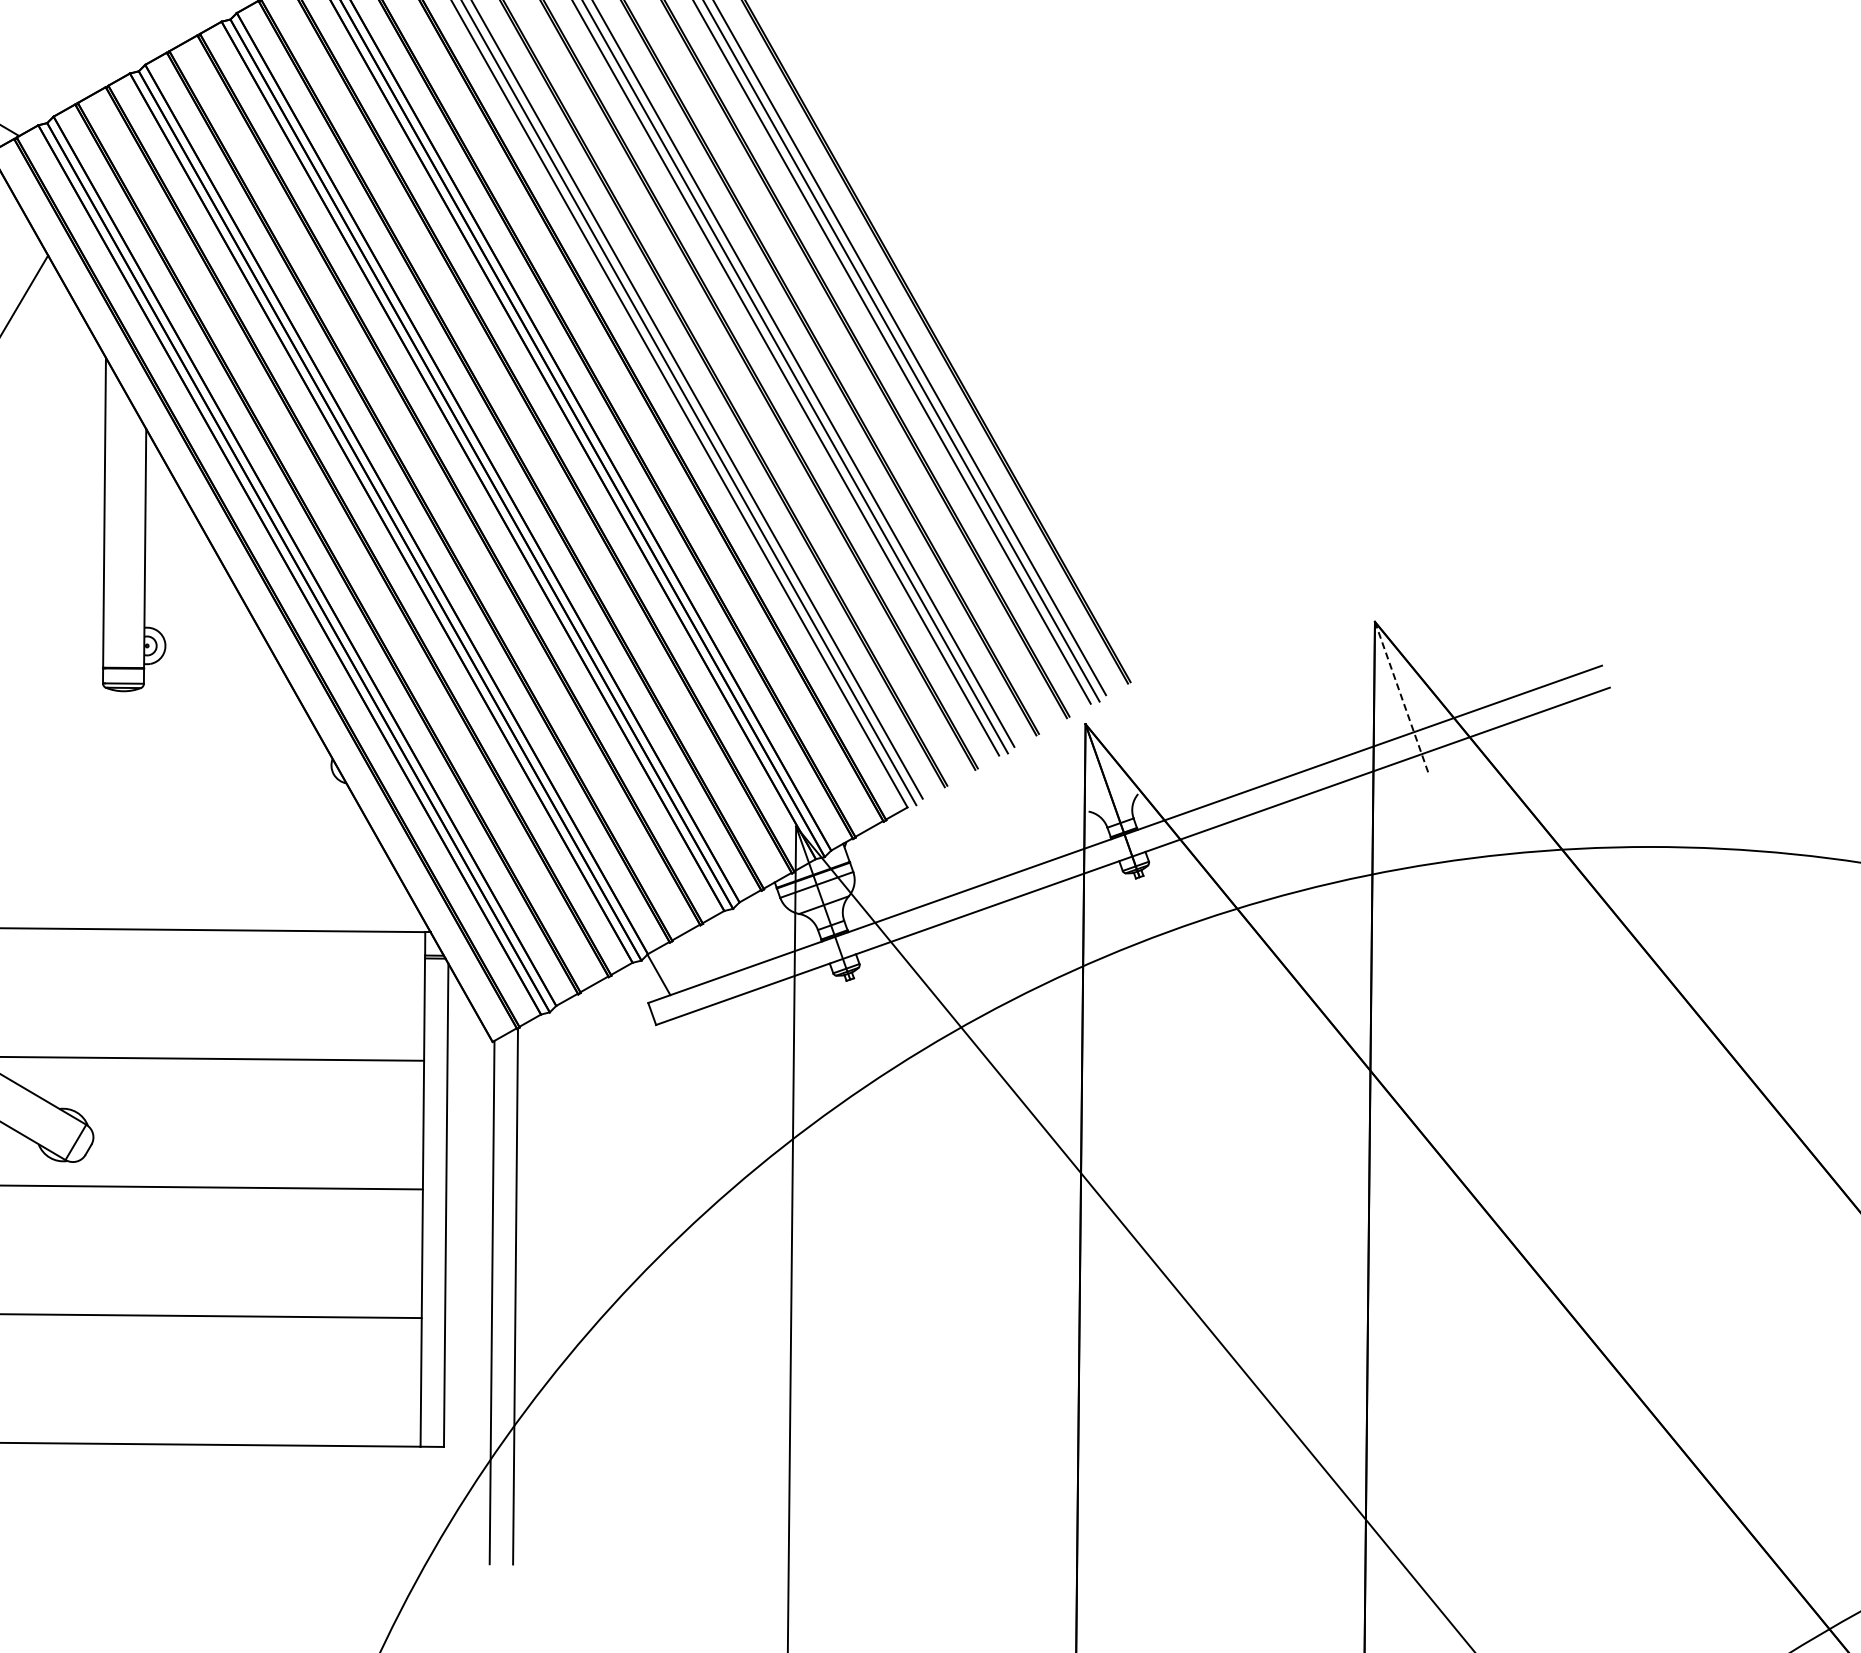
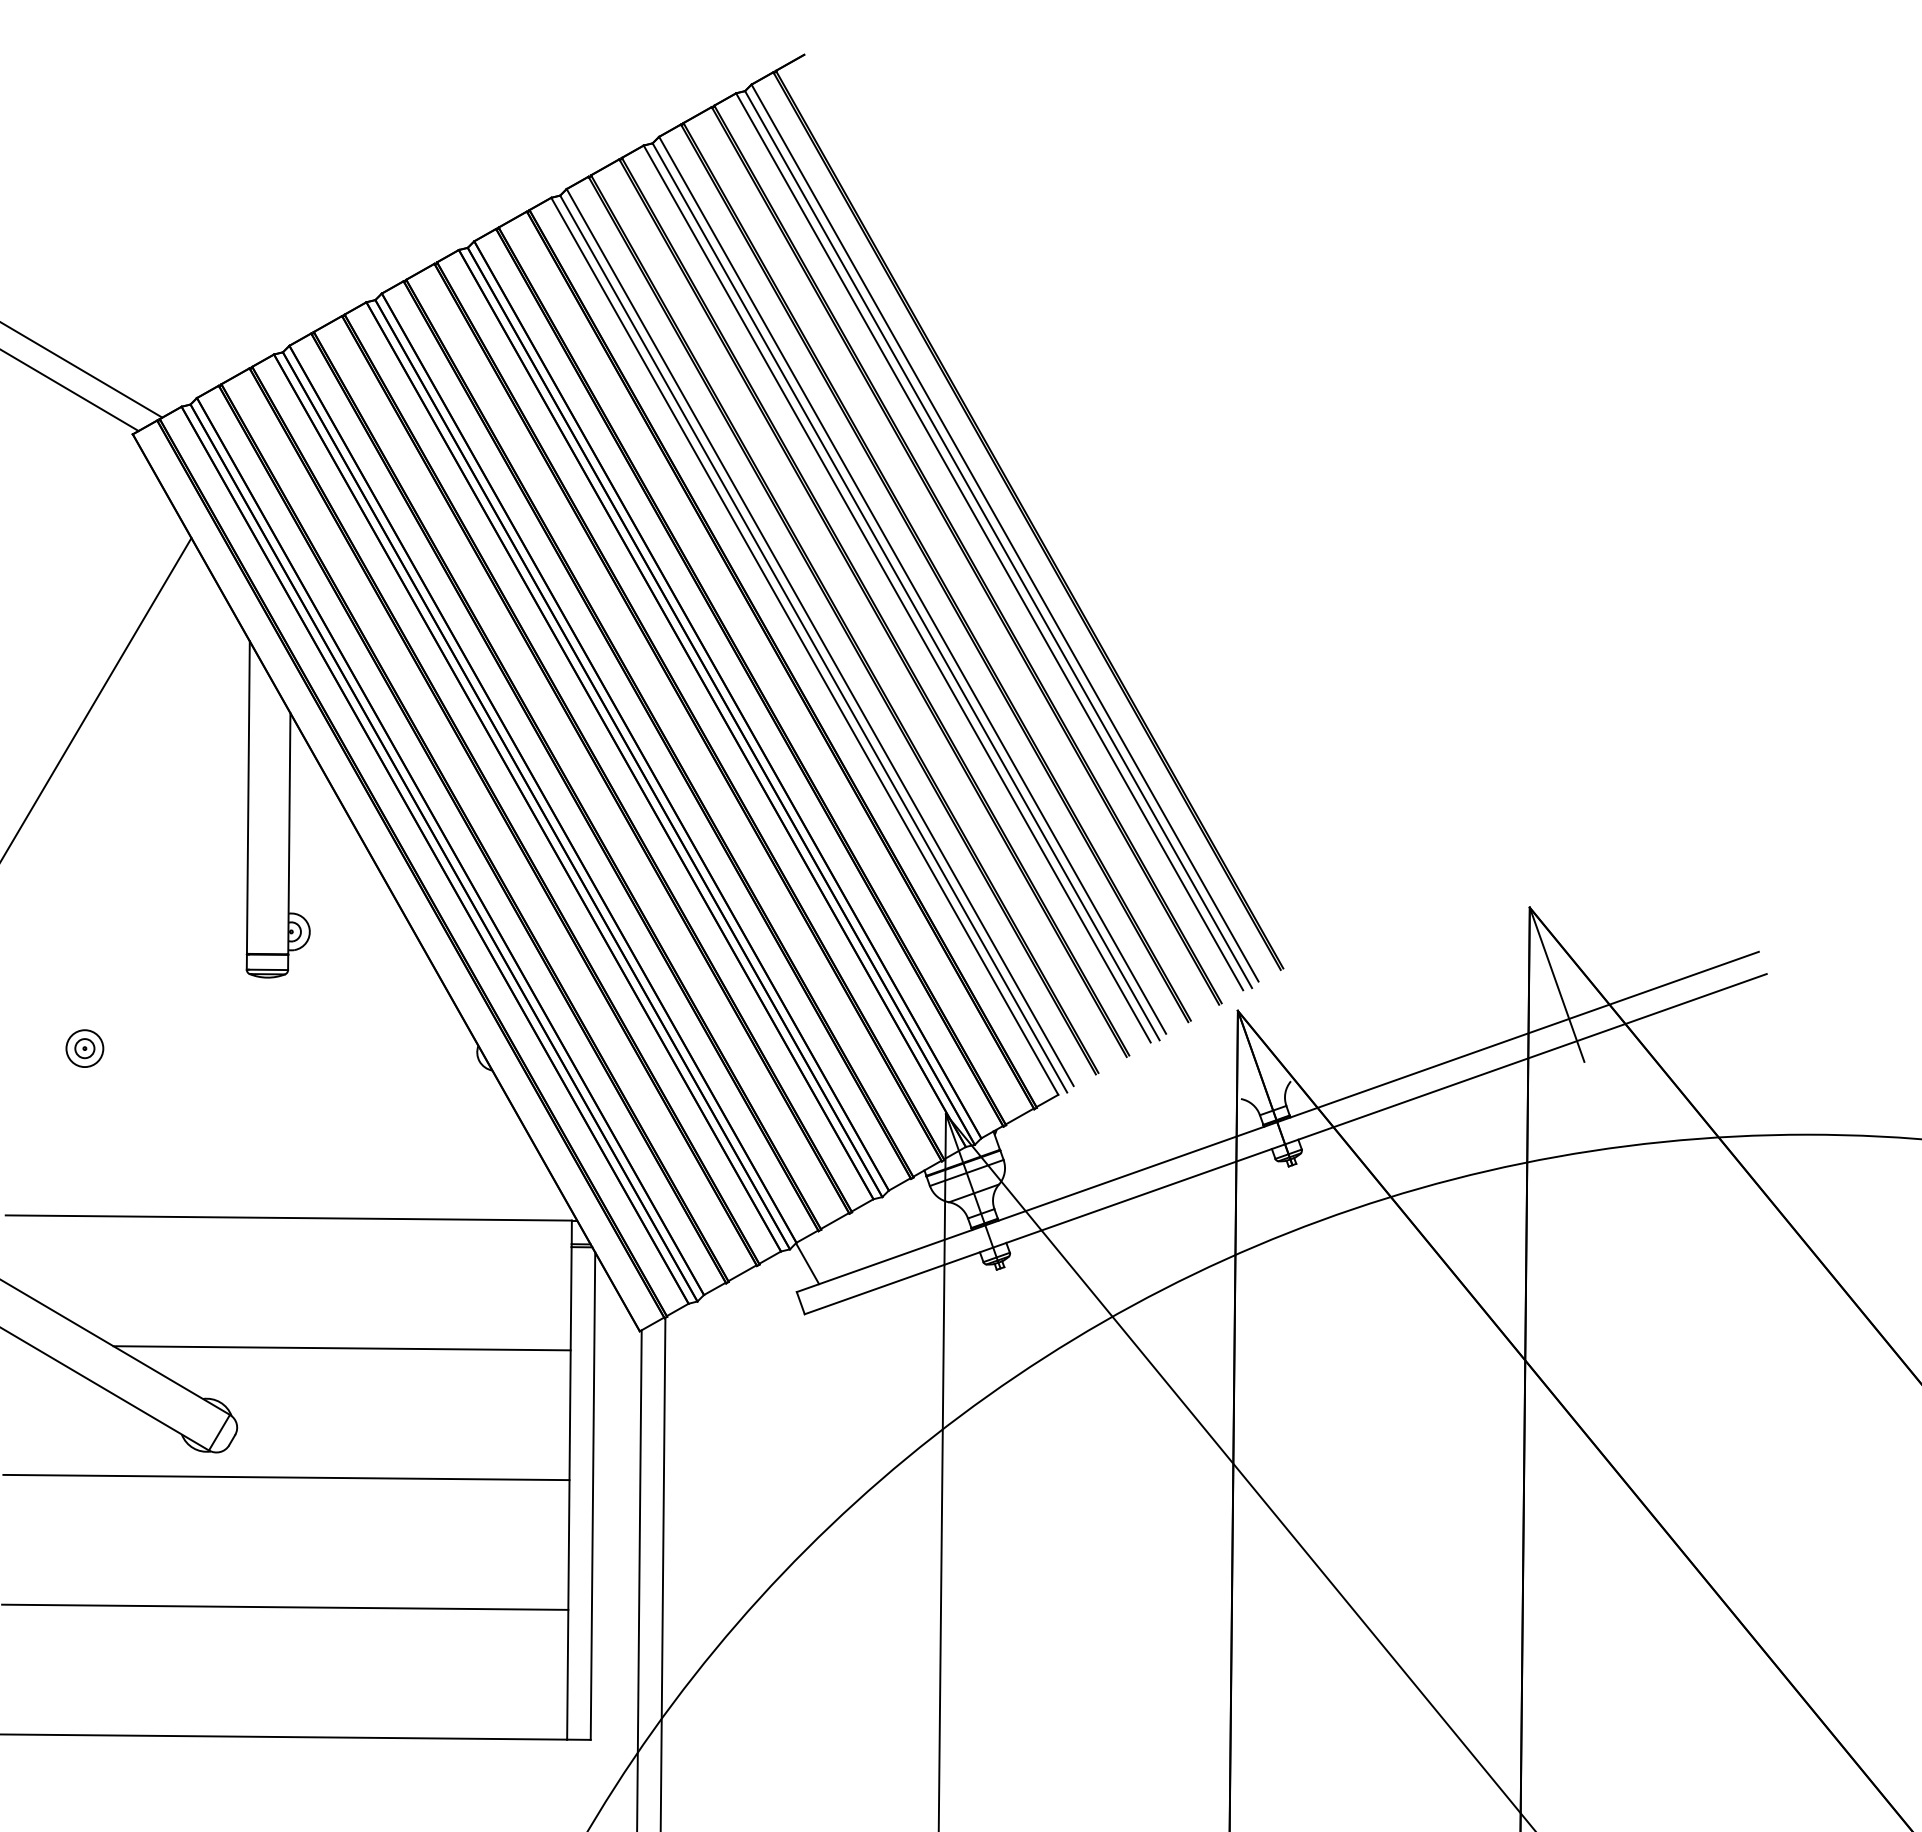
line: (1402, 698) -> (1557, 984), dashed -> solid

